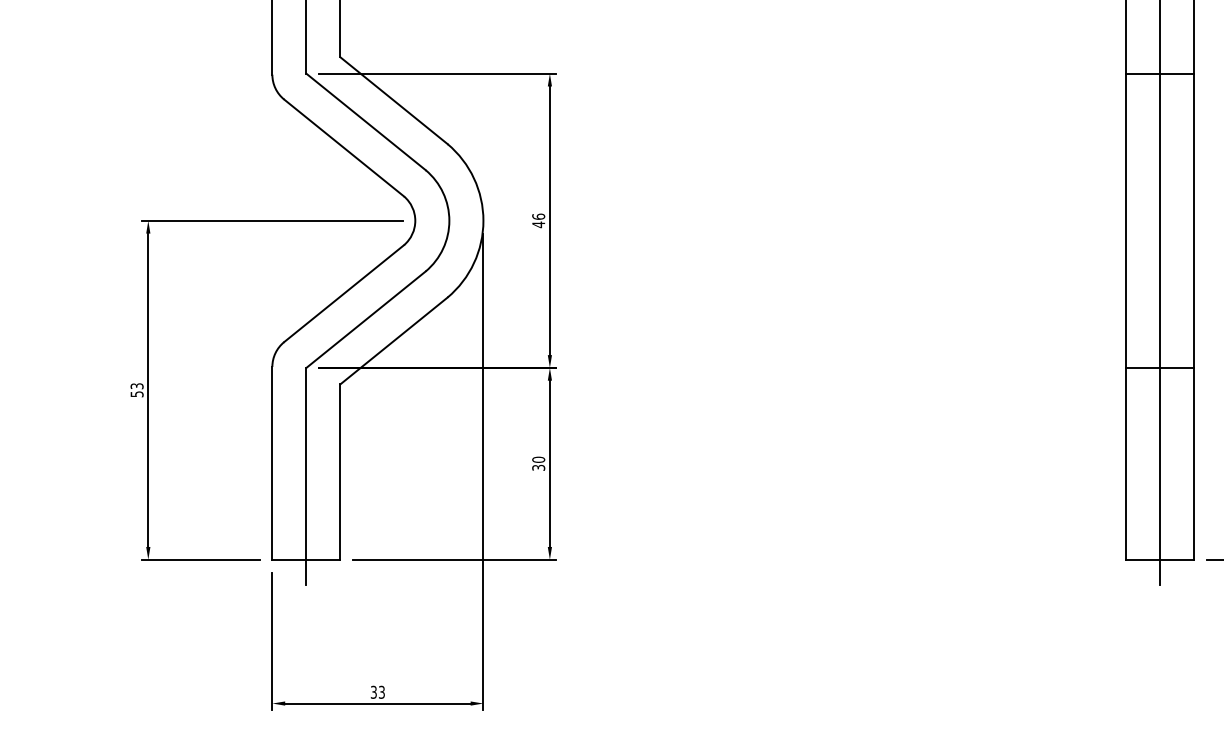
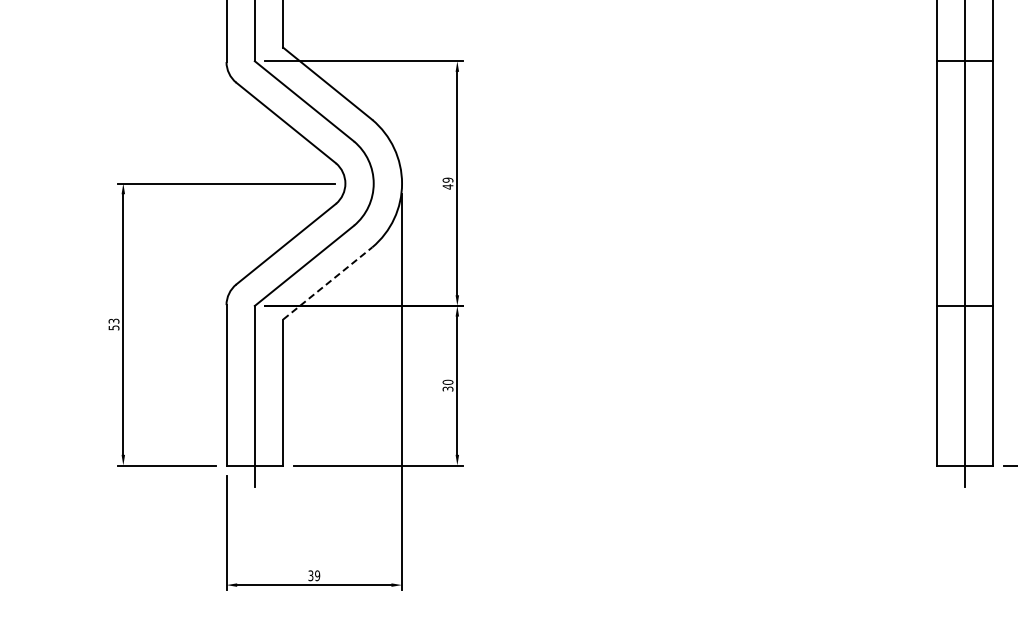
text: (538, 215) -> (447, 179), 46 -> 49
line: (394, 340) -> (328, 283), solid -> dashed
text: (381, 692) -> (317, 575), 33 -> 39

